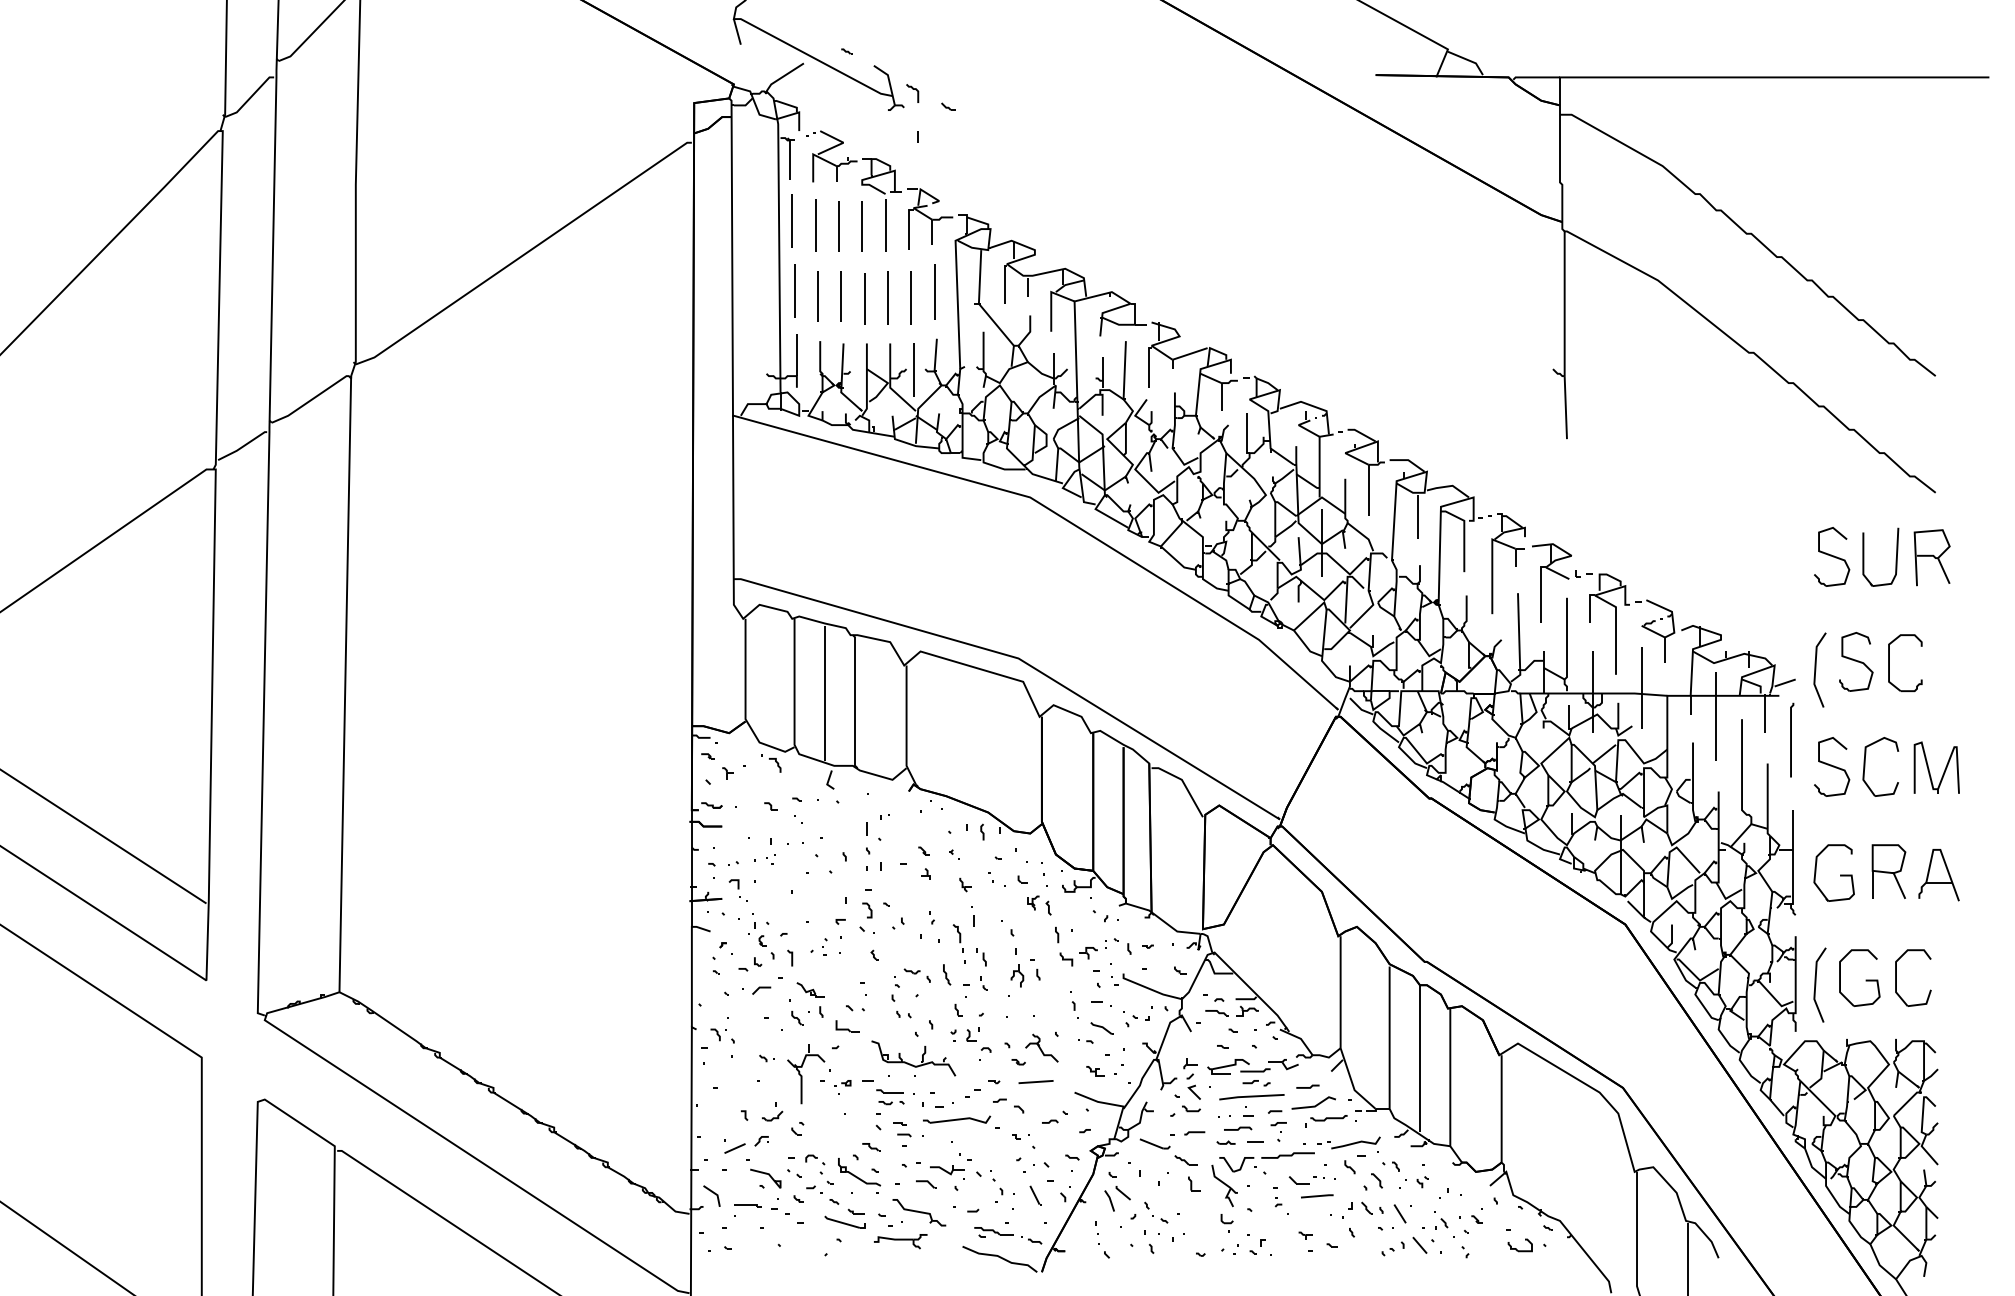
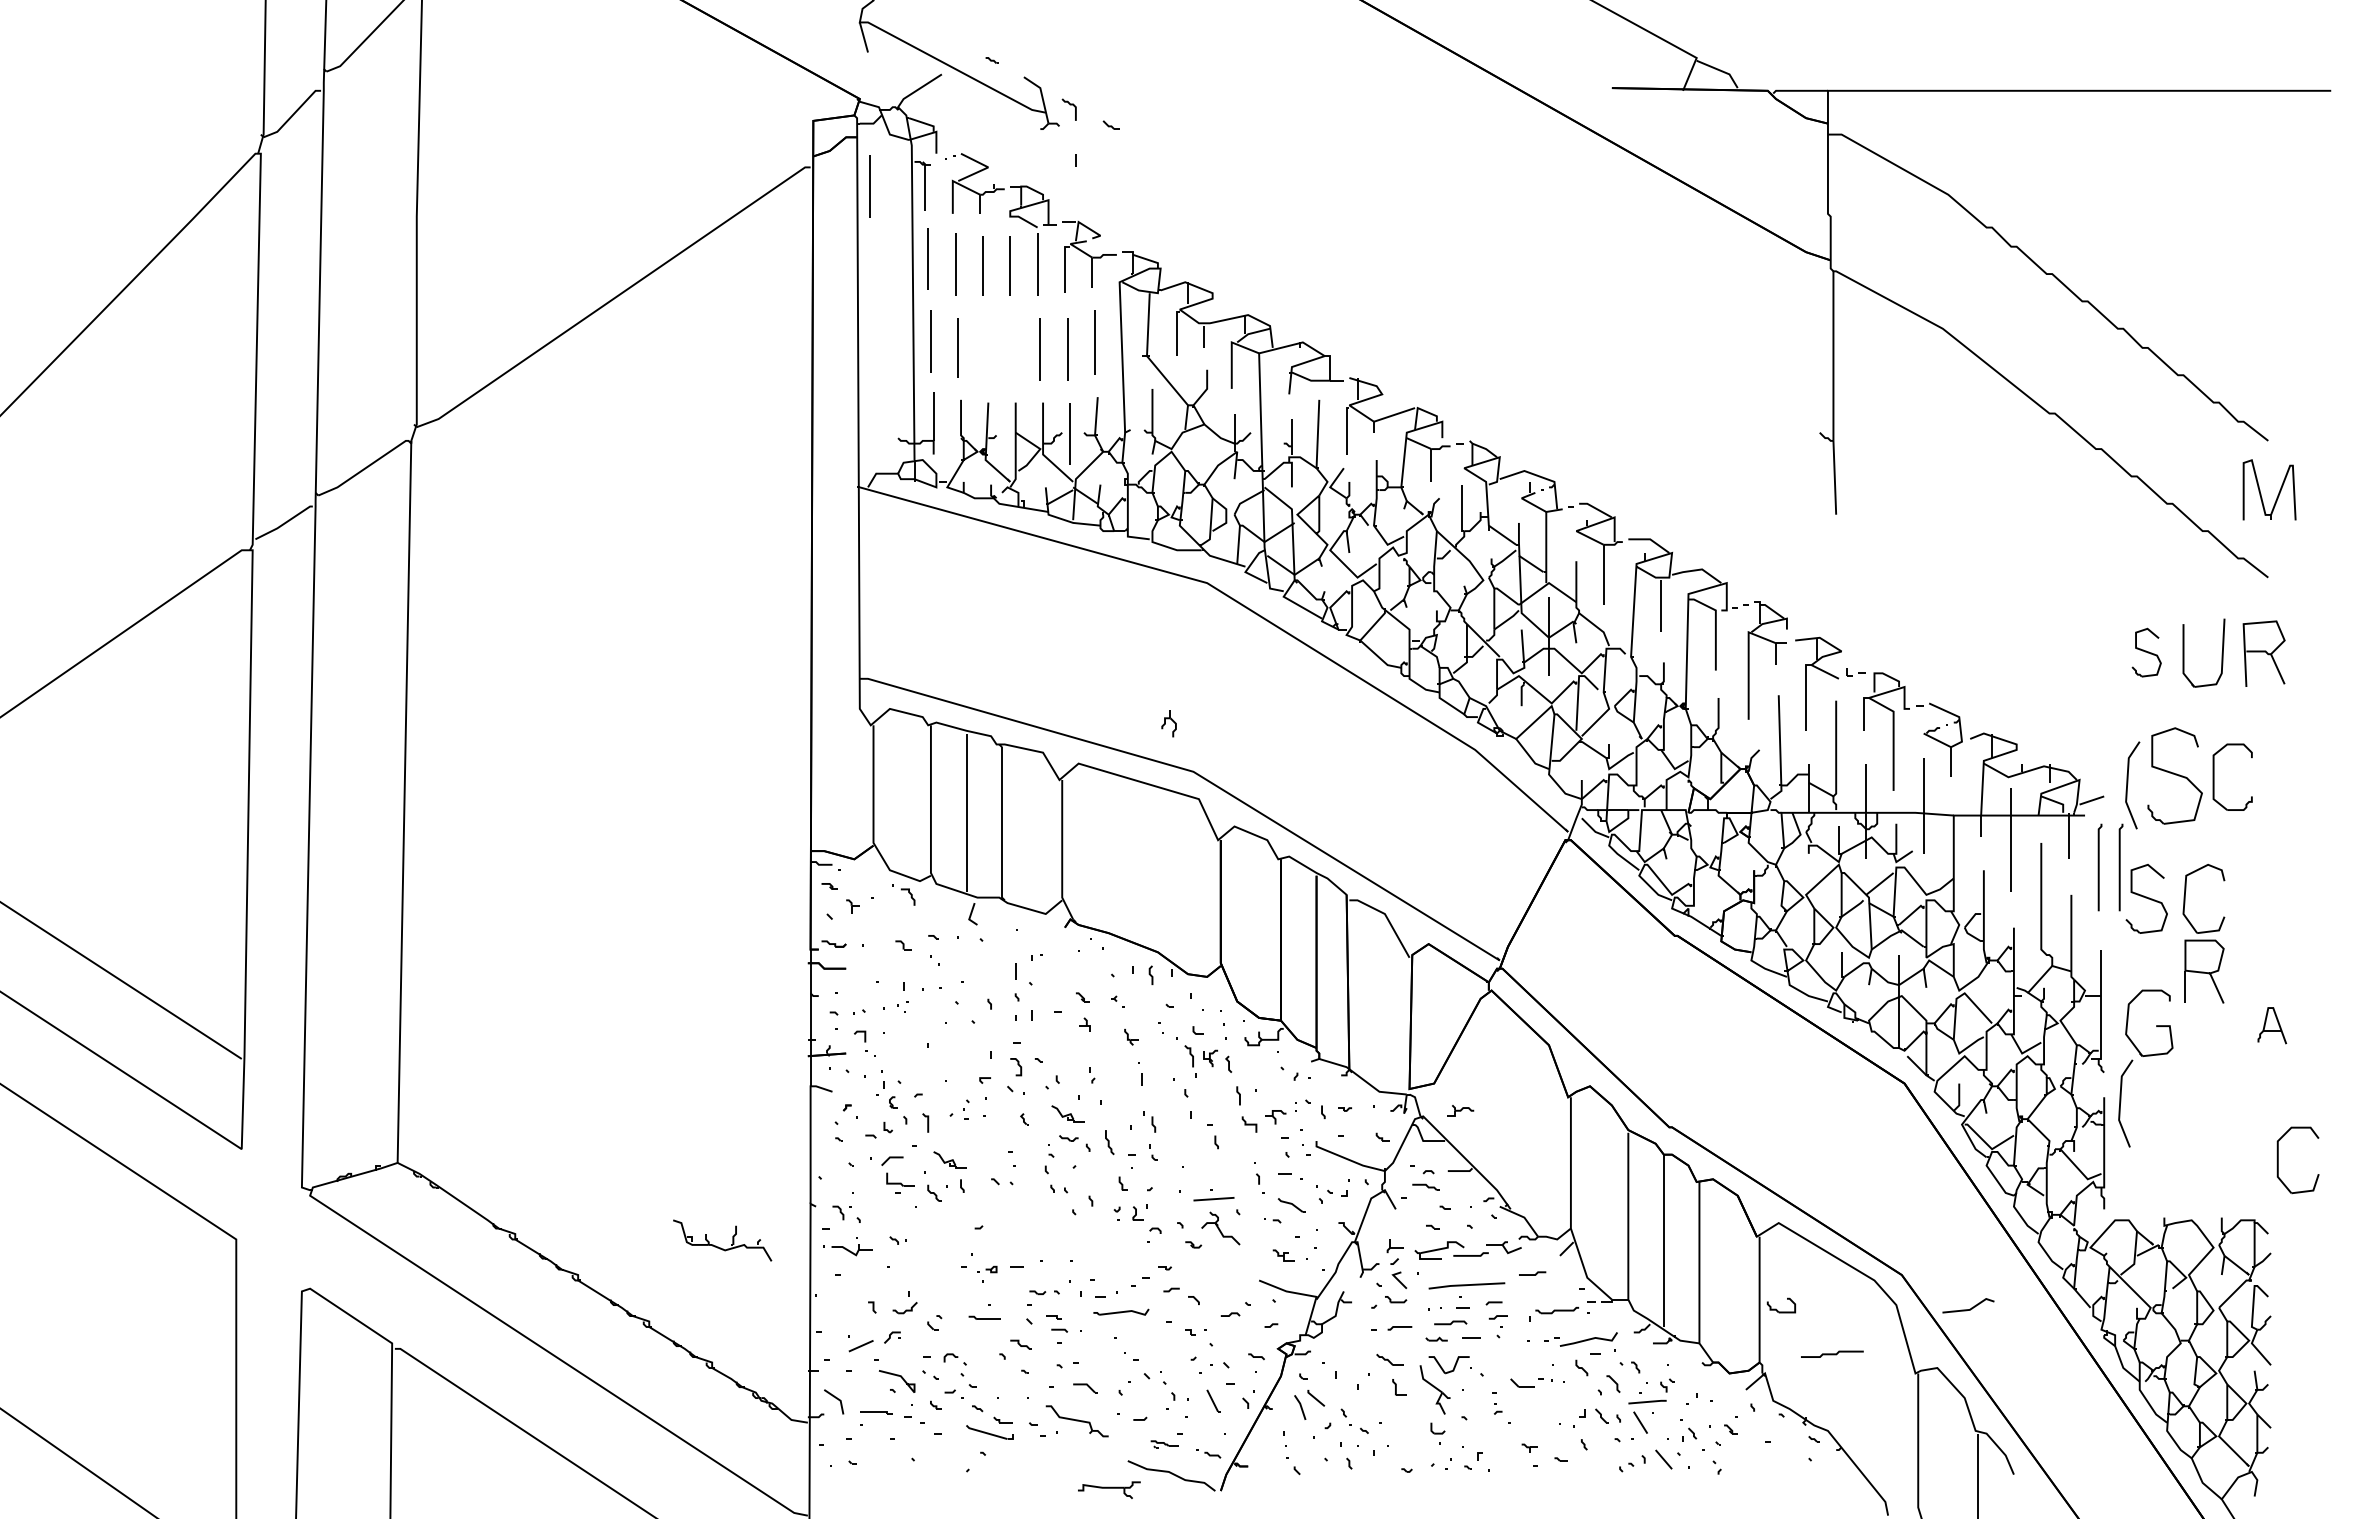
line: (742, 159) -> (869, 186), added
line: (841, 296) -> (985, 347), removed
line: (864, 299) -> (1012, 350), removed
part: (1831, 556) -> (2146, 652), size x0.7
part: (1856, 661) -> (2175, 775), size x1.4
line: (1809, 740) -> (2120, 867), added
part: (1929, 770) -> (2261, 493), moved
part: (1888, 871) -> (2204, 971), moved
part: (1939, 874) -> (2272, 1025), size x0.6
part: (958, 938) -> (1190, 1061), moved
part: (911, 950) -> (1067, 1113), added
part: (1016, 975) -> (1168, 723), moved
part: (1896, 978) -> (2278, 1160), moved
part: (1865, 979) -> (2186, 1148), removed
line: (1816, 984) -> (2121, 1102), moved
part: (1247, 1010) -> (1460, 1110), moved
part: (847, 1026) -> (900, 1179), moved
part: (910, 1063) -> (718, 1246), moved
part: (806, 1073) -> (944, 1258), removed
line: (1035, 1082) -> (1213, 1199), moved
part: (1256, 1083) -> (1472, 1269), removed
part: (889, 1090) -> (984, 1317), moved
line: (1316, 1104) -> (1971, 1307), moved
part: (957, 1119) -> (1121, 1311), size x0.7
part: (1155, 1143) -> (1353, 1340), removed
curve: (1288, 1154) -> (1832, 1353), moved
part: (946, 1170) -> (851, 1250), moved
part: (858, 1177) -> (1005, 1379), removed
line: (1317, 1195) -> (1647, 1401), moved
part: (993, 1232) -> (1164, 1444), size x0.6
part: (900, 1241) -> (1109, 1489), moved
part: (1520, 1245) -> (1781, 1305), moved

